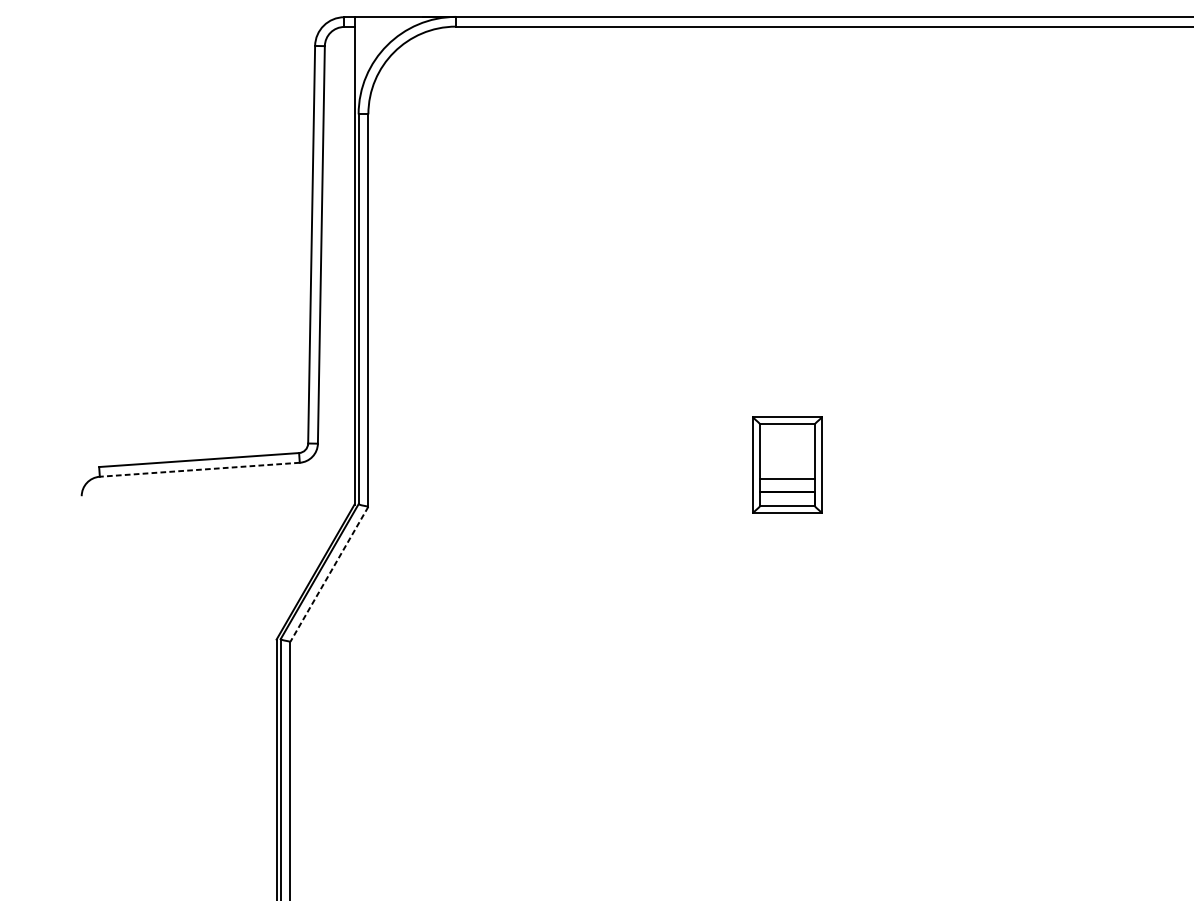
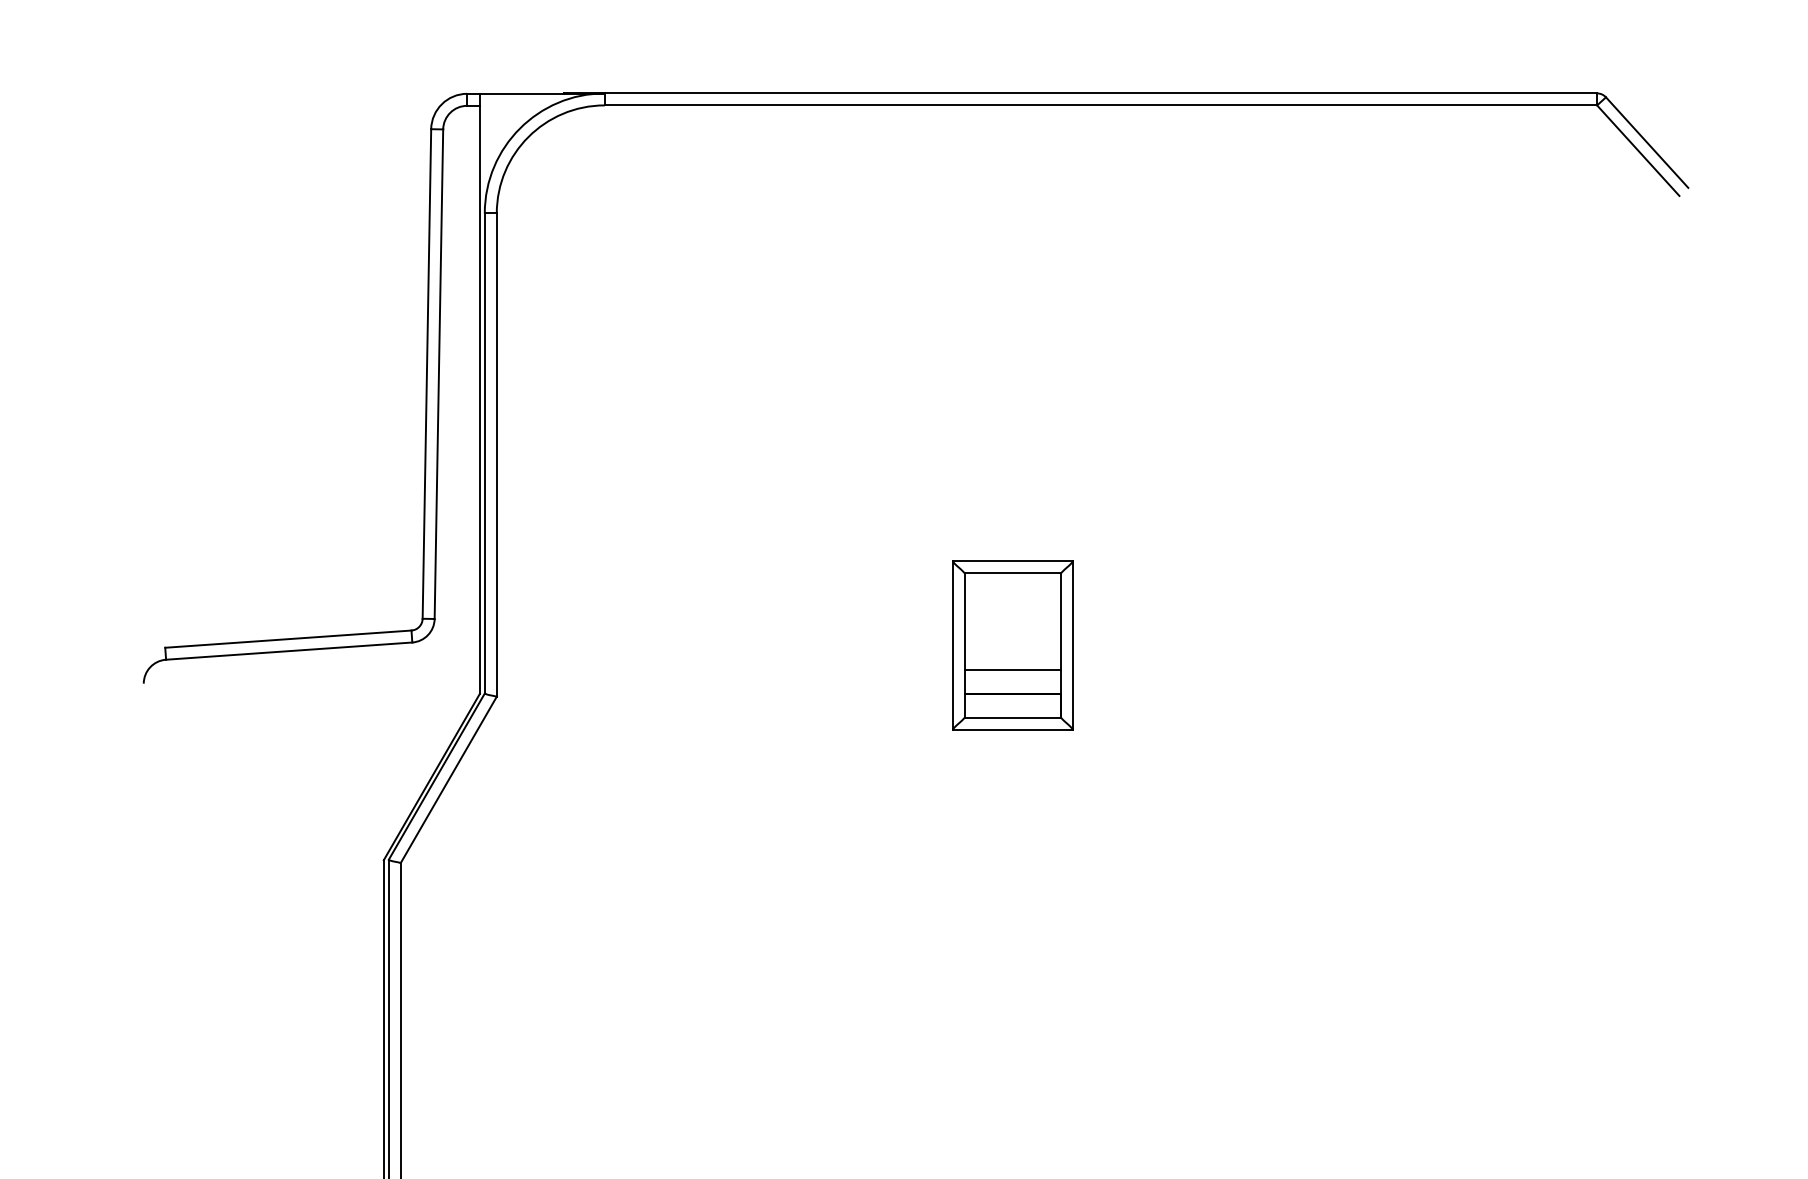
part: (787, 465) -> (1012, 645), size x1.43
line: (199, 470) -> (288, 651), dashed -> solid
line: (329, 574) -> (448, 780), dashed -> solid

